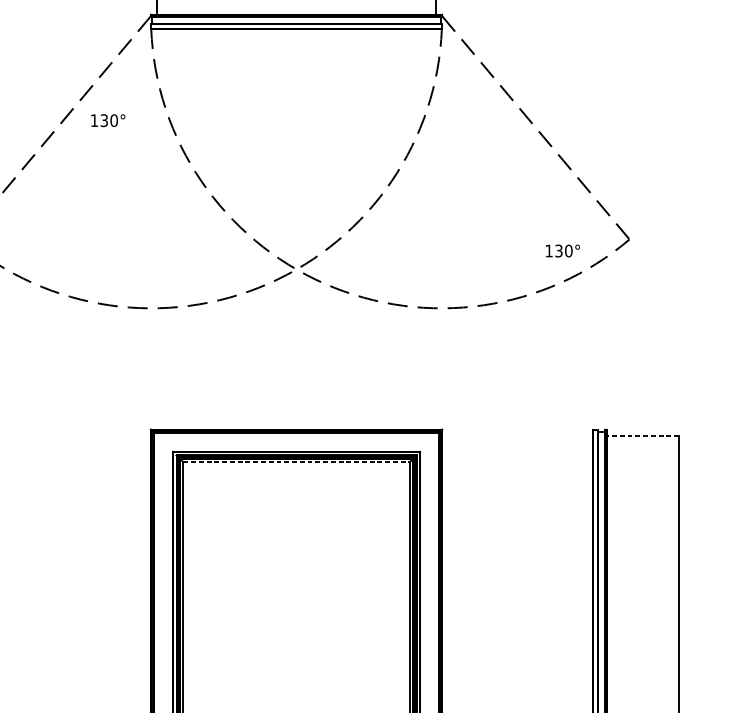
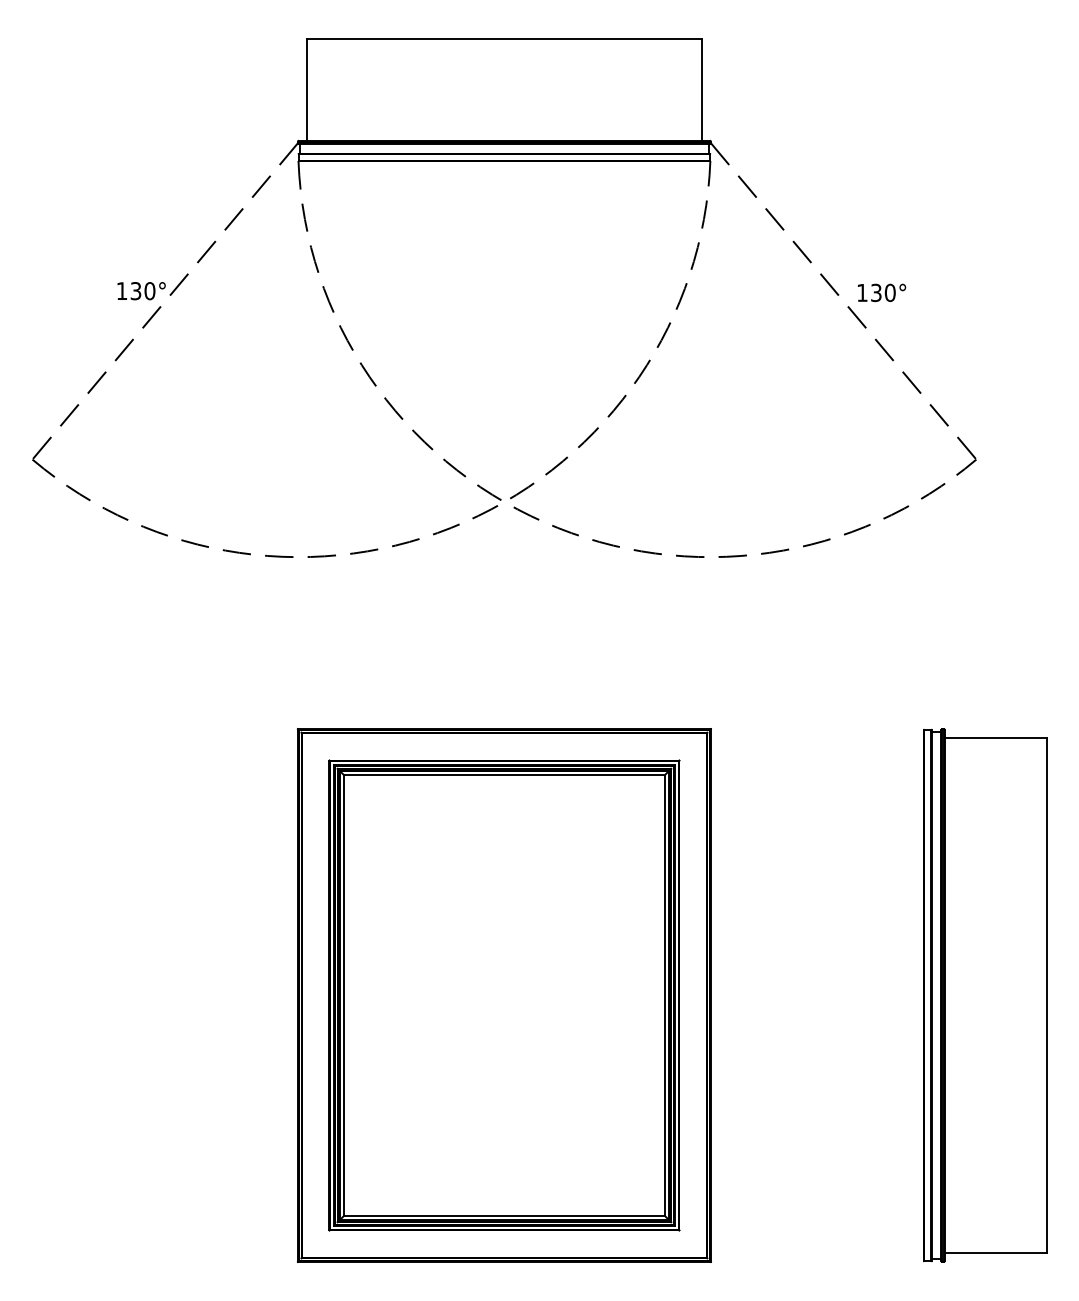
text: (108, 120) -> (141, 291), moved
text: (563, 250) -> (882, 292), moved
line: (643, 435) -> (995, 737), dashed -> solid
line: (296, 462) -> (504, 775), dashed -> solid

